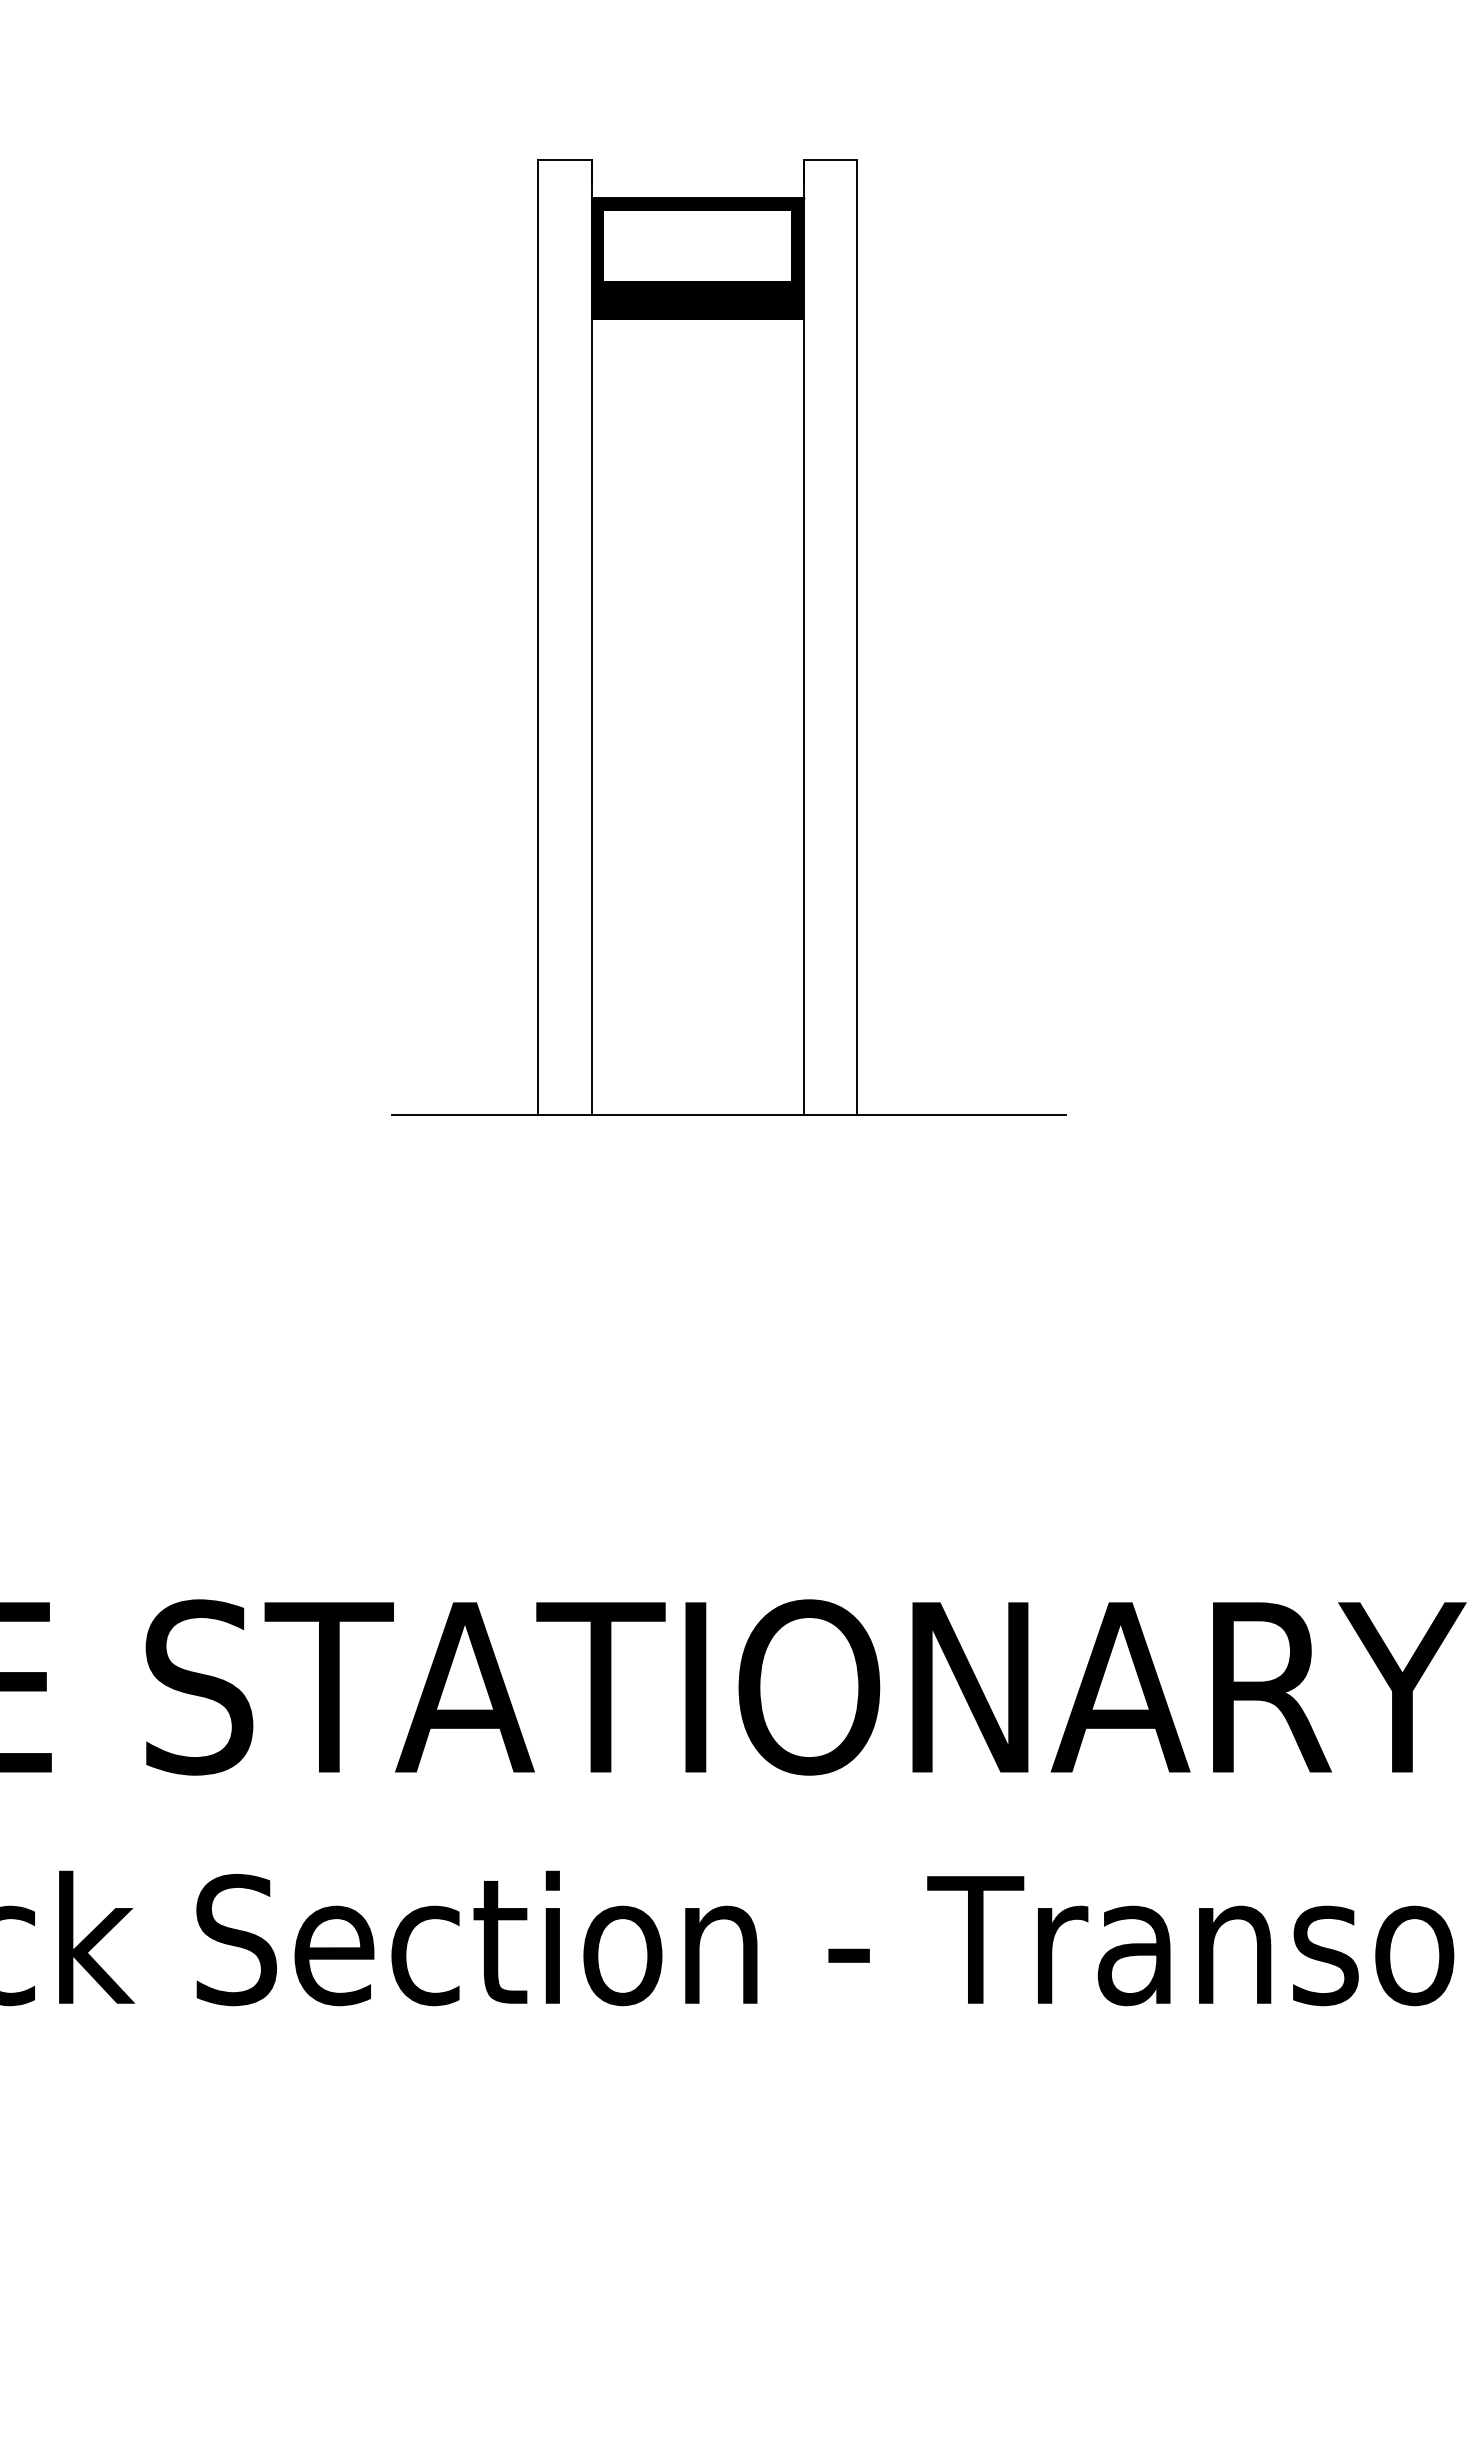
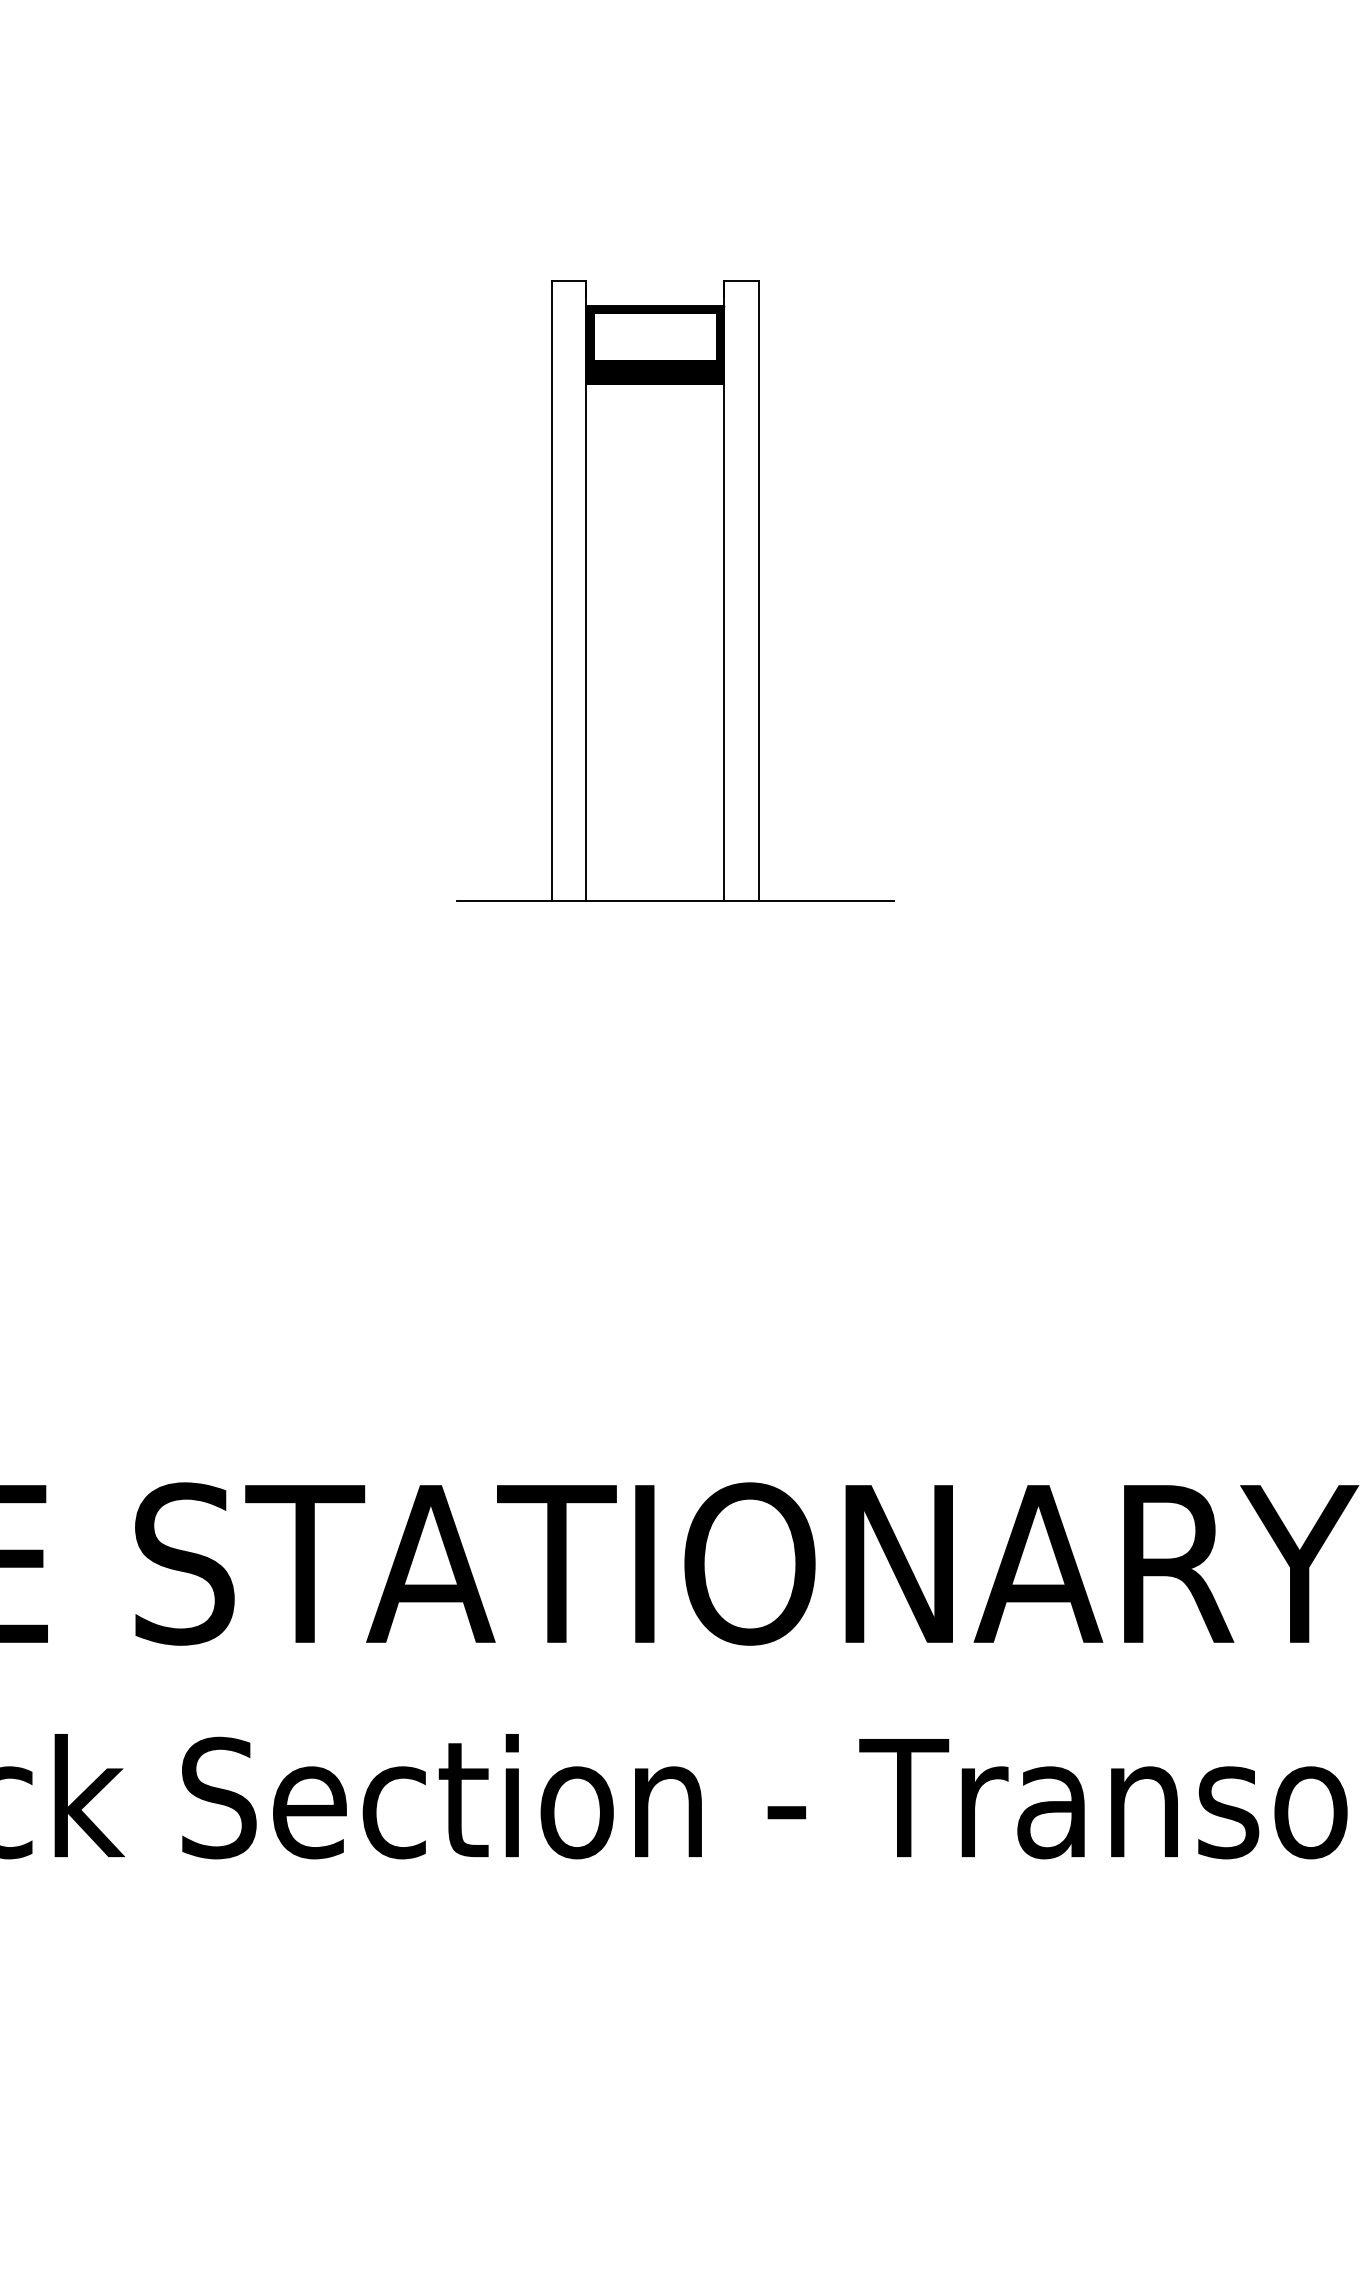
part: (728, 637) -> (675, 591), size x0.7

